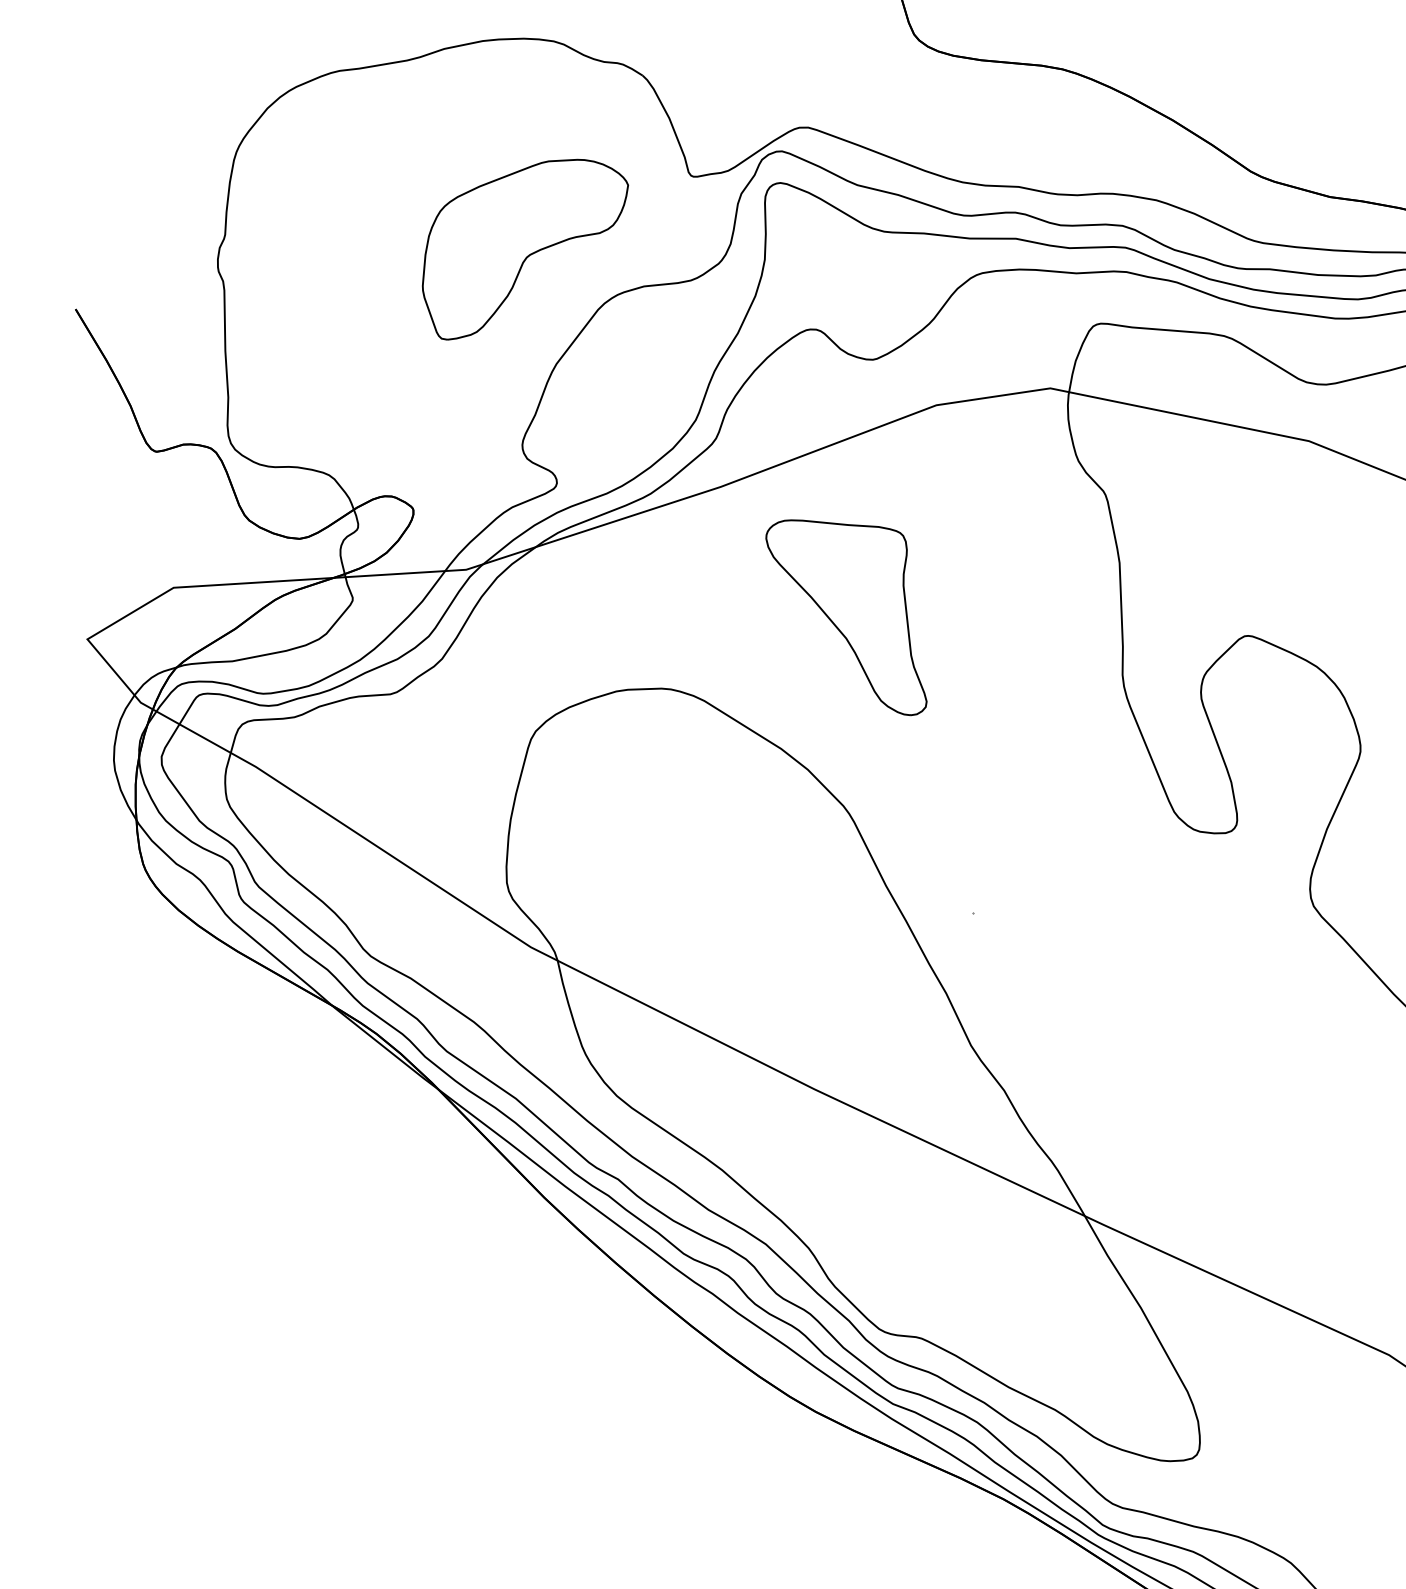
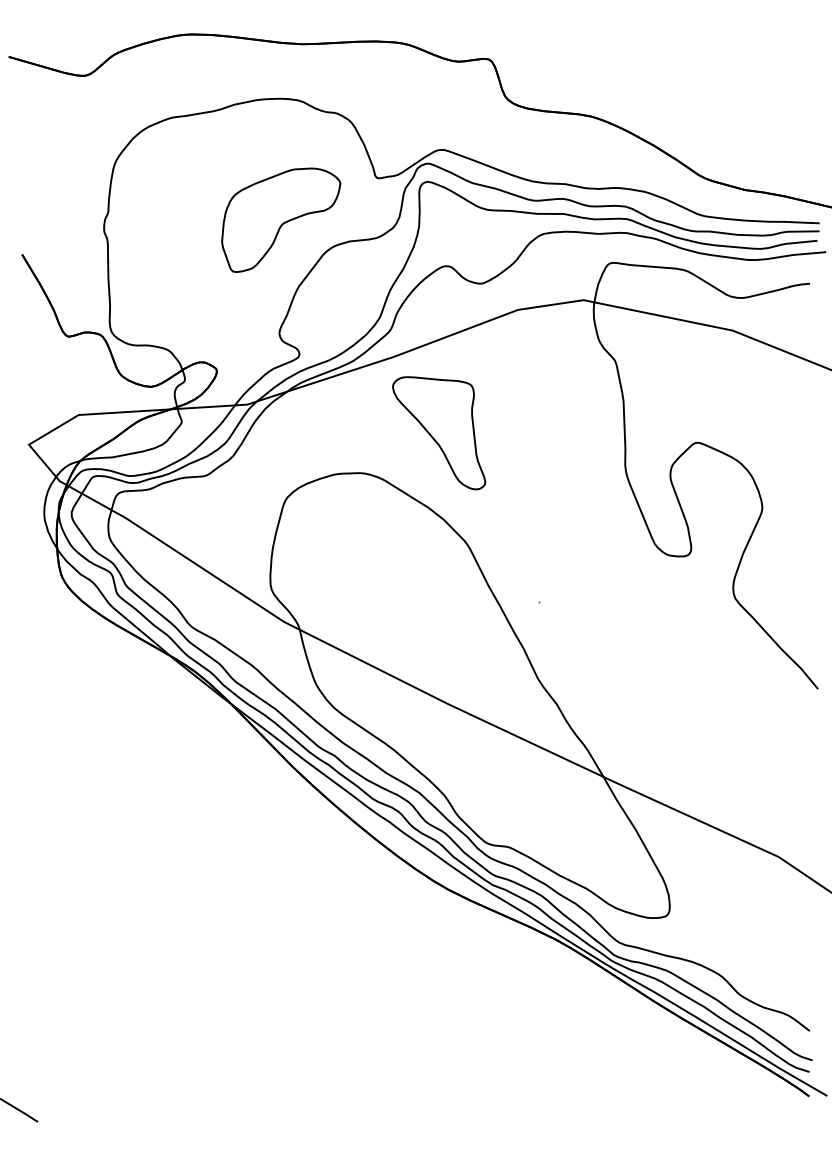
part: (847, 618) -> (439, 433), moved

